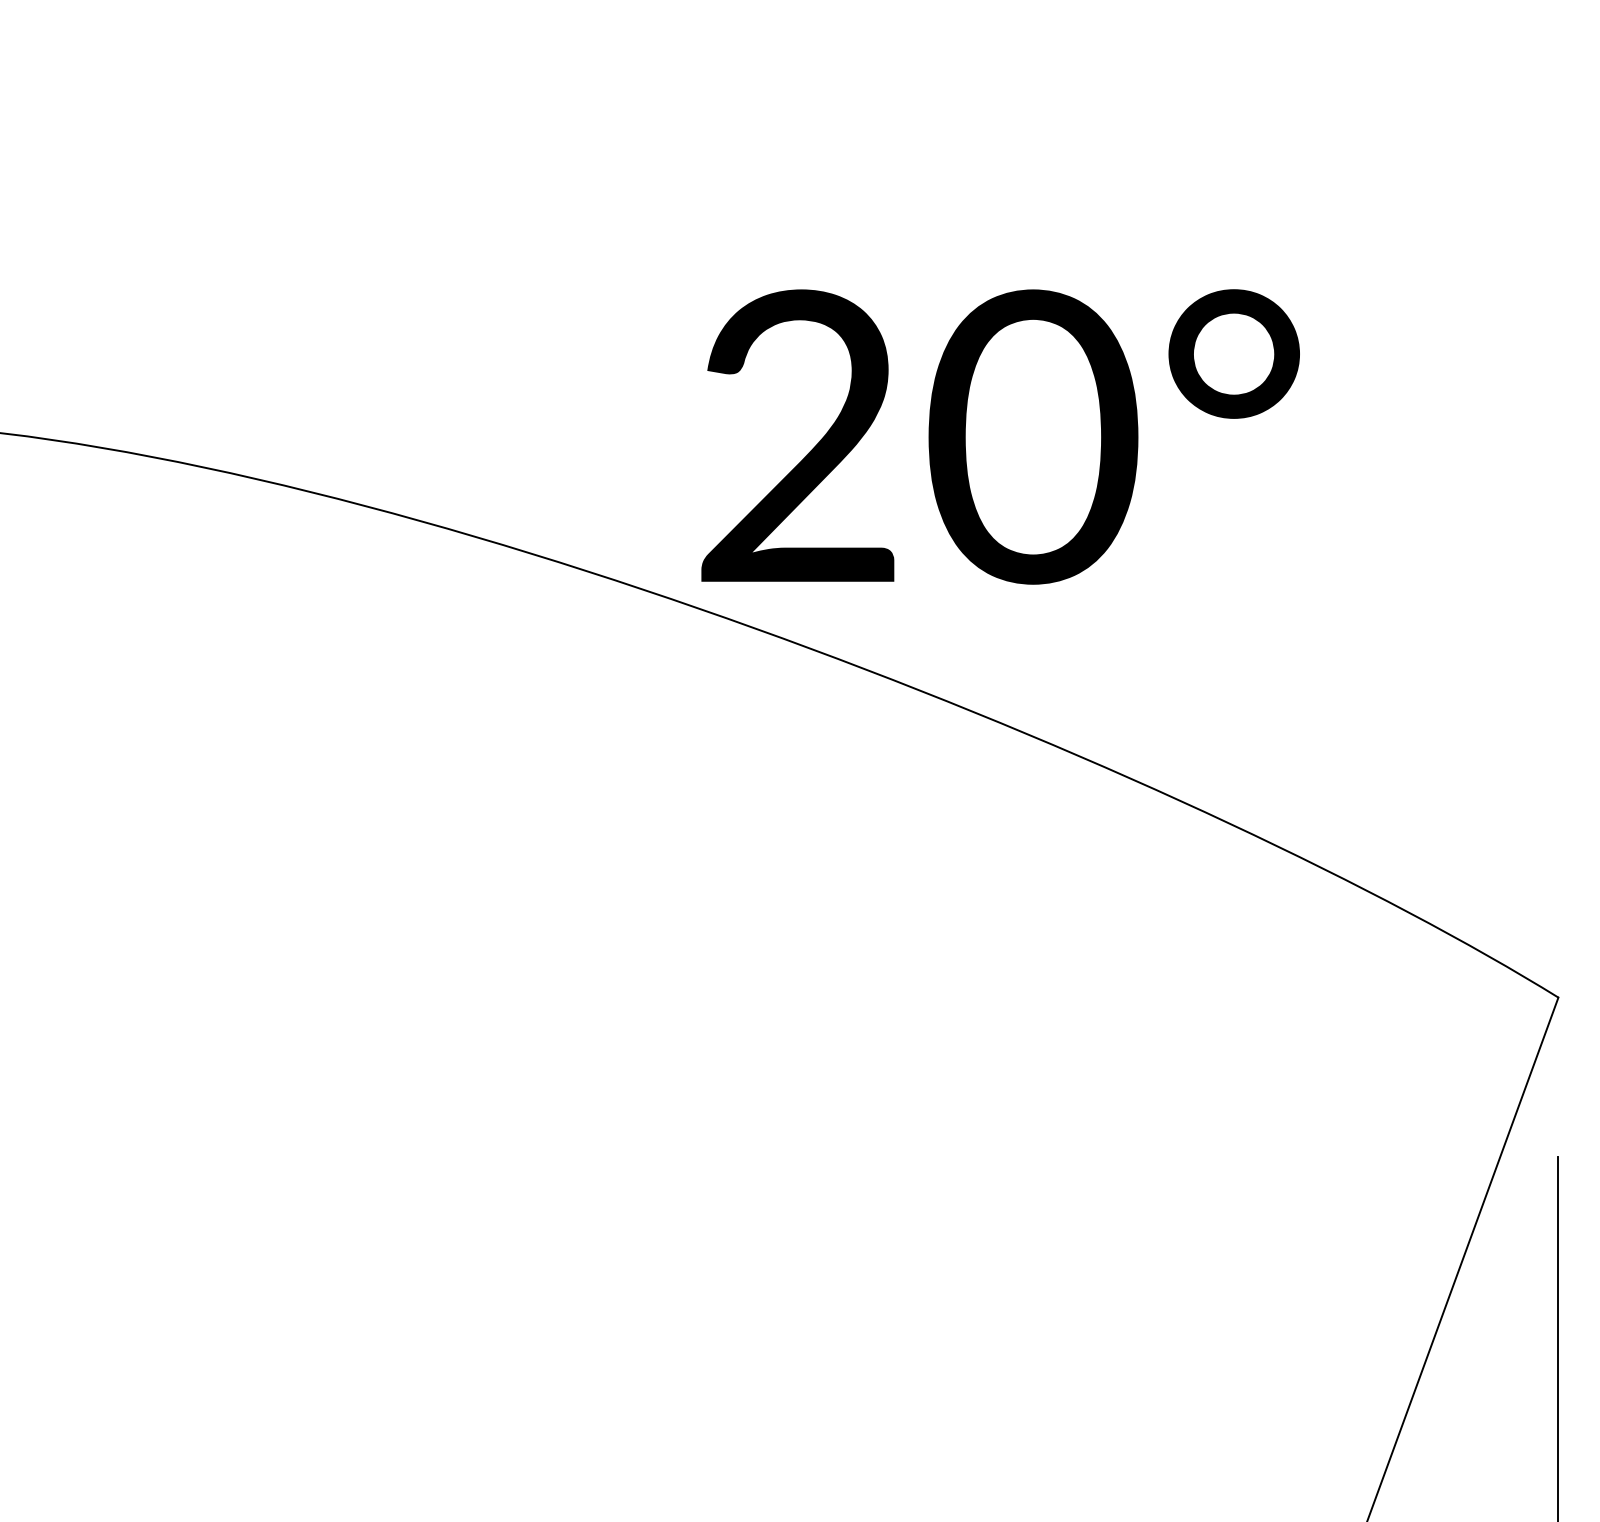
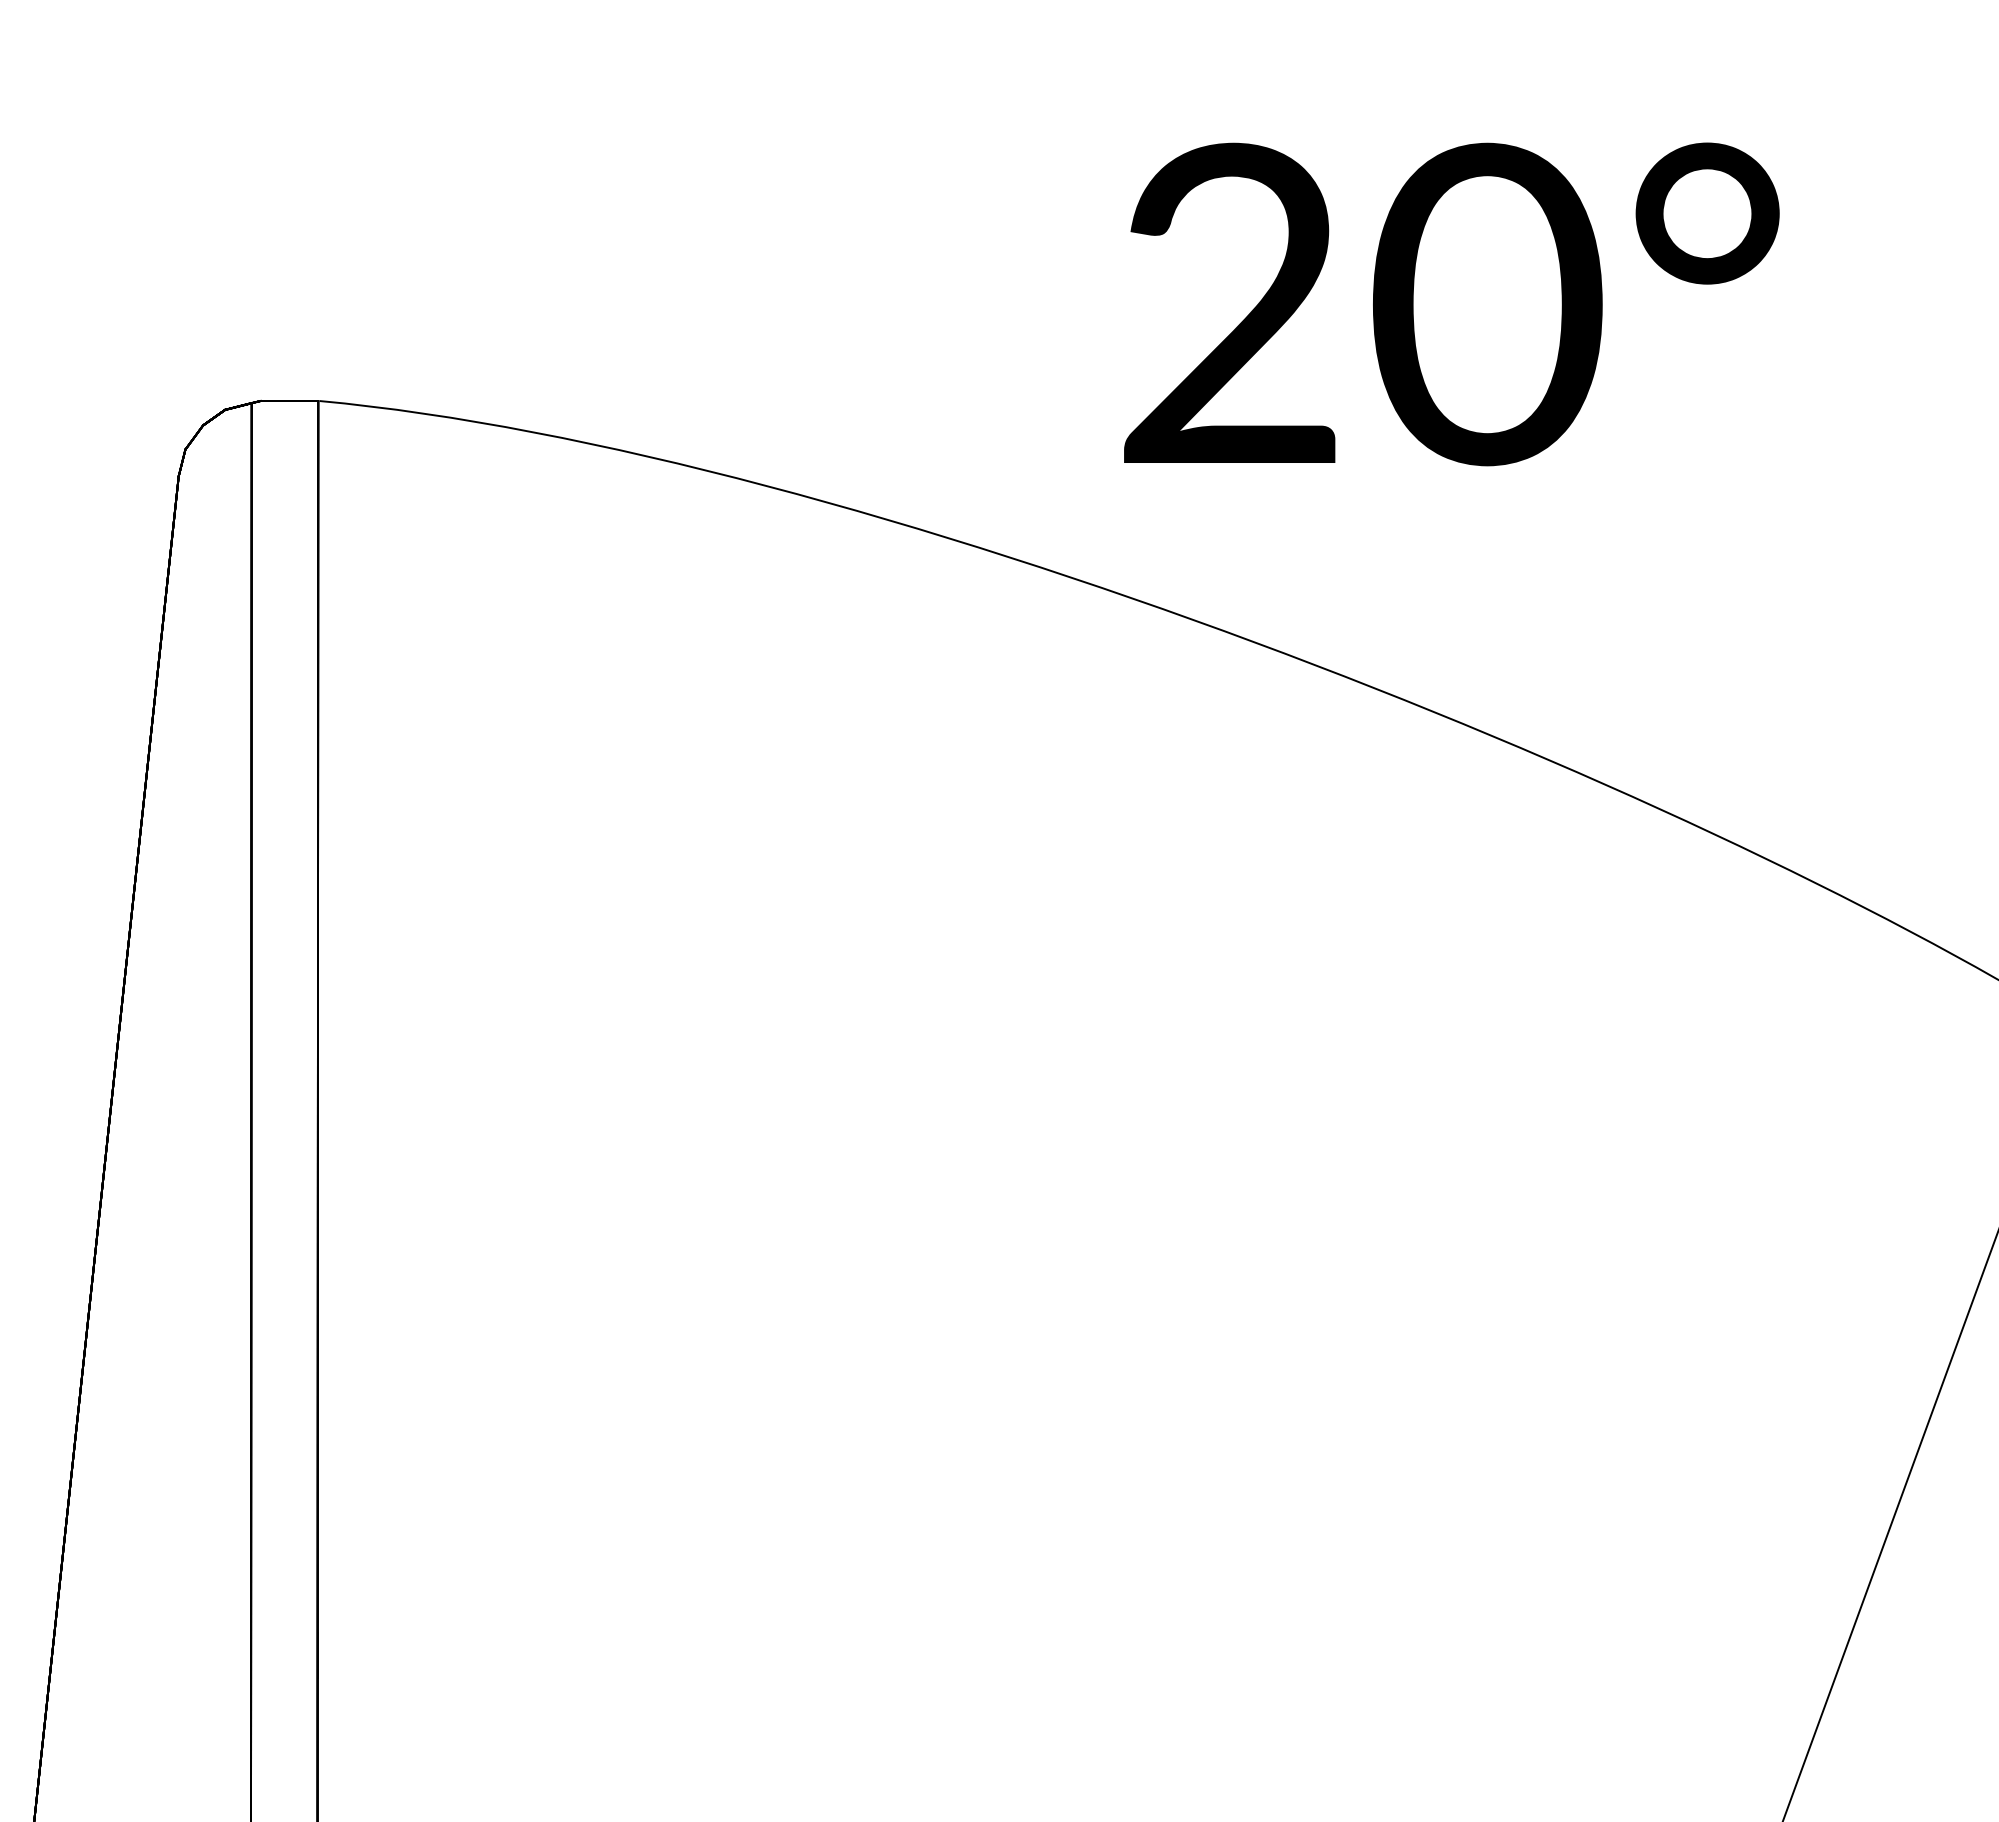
text: (1000, 437) -> (1451, 304), moved

